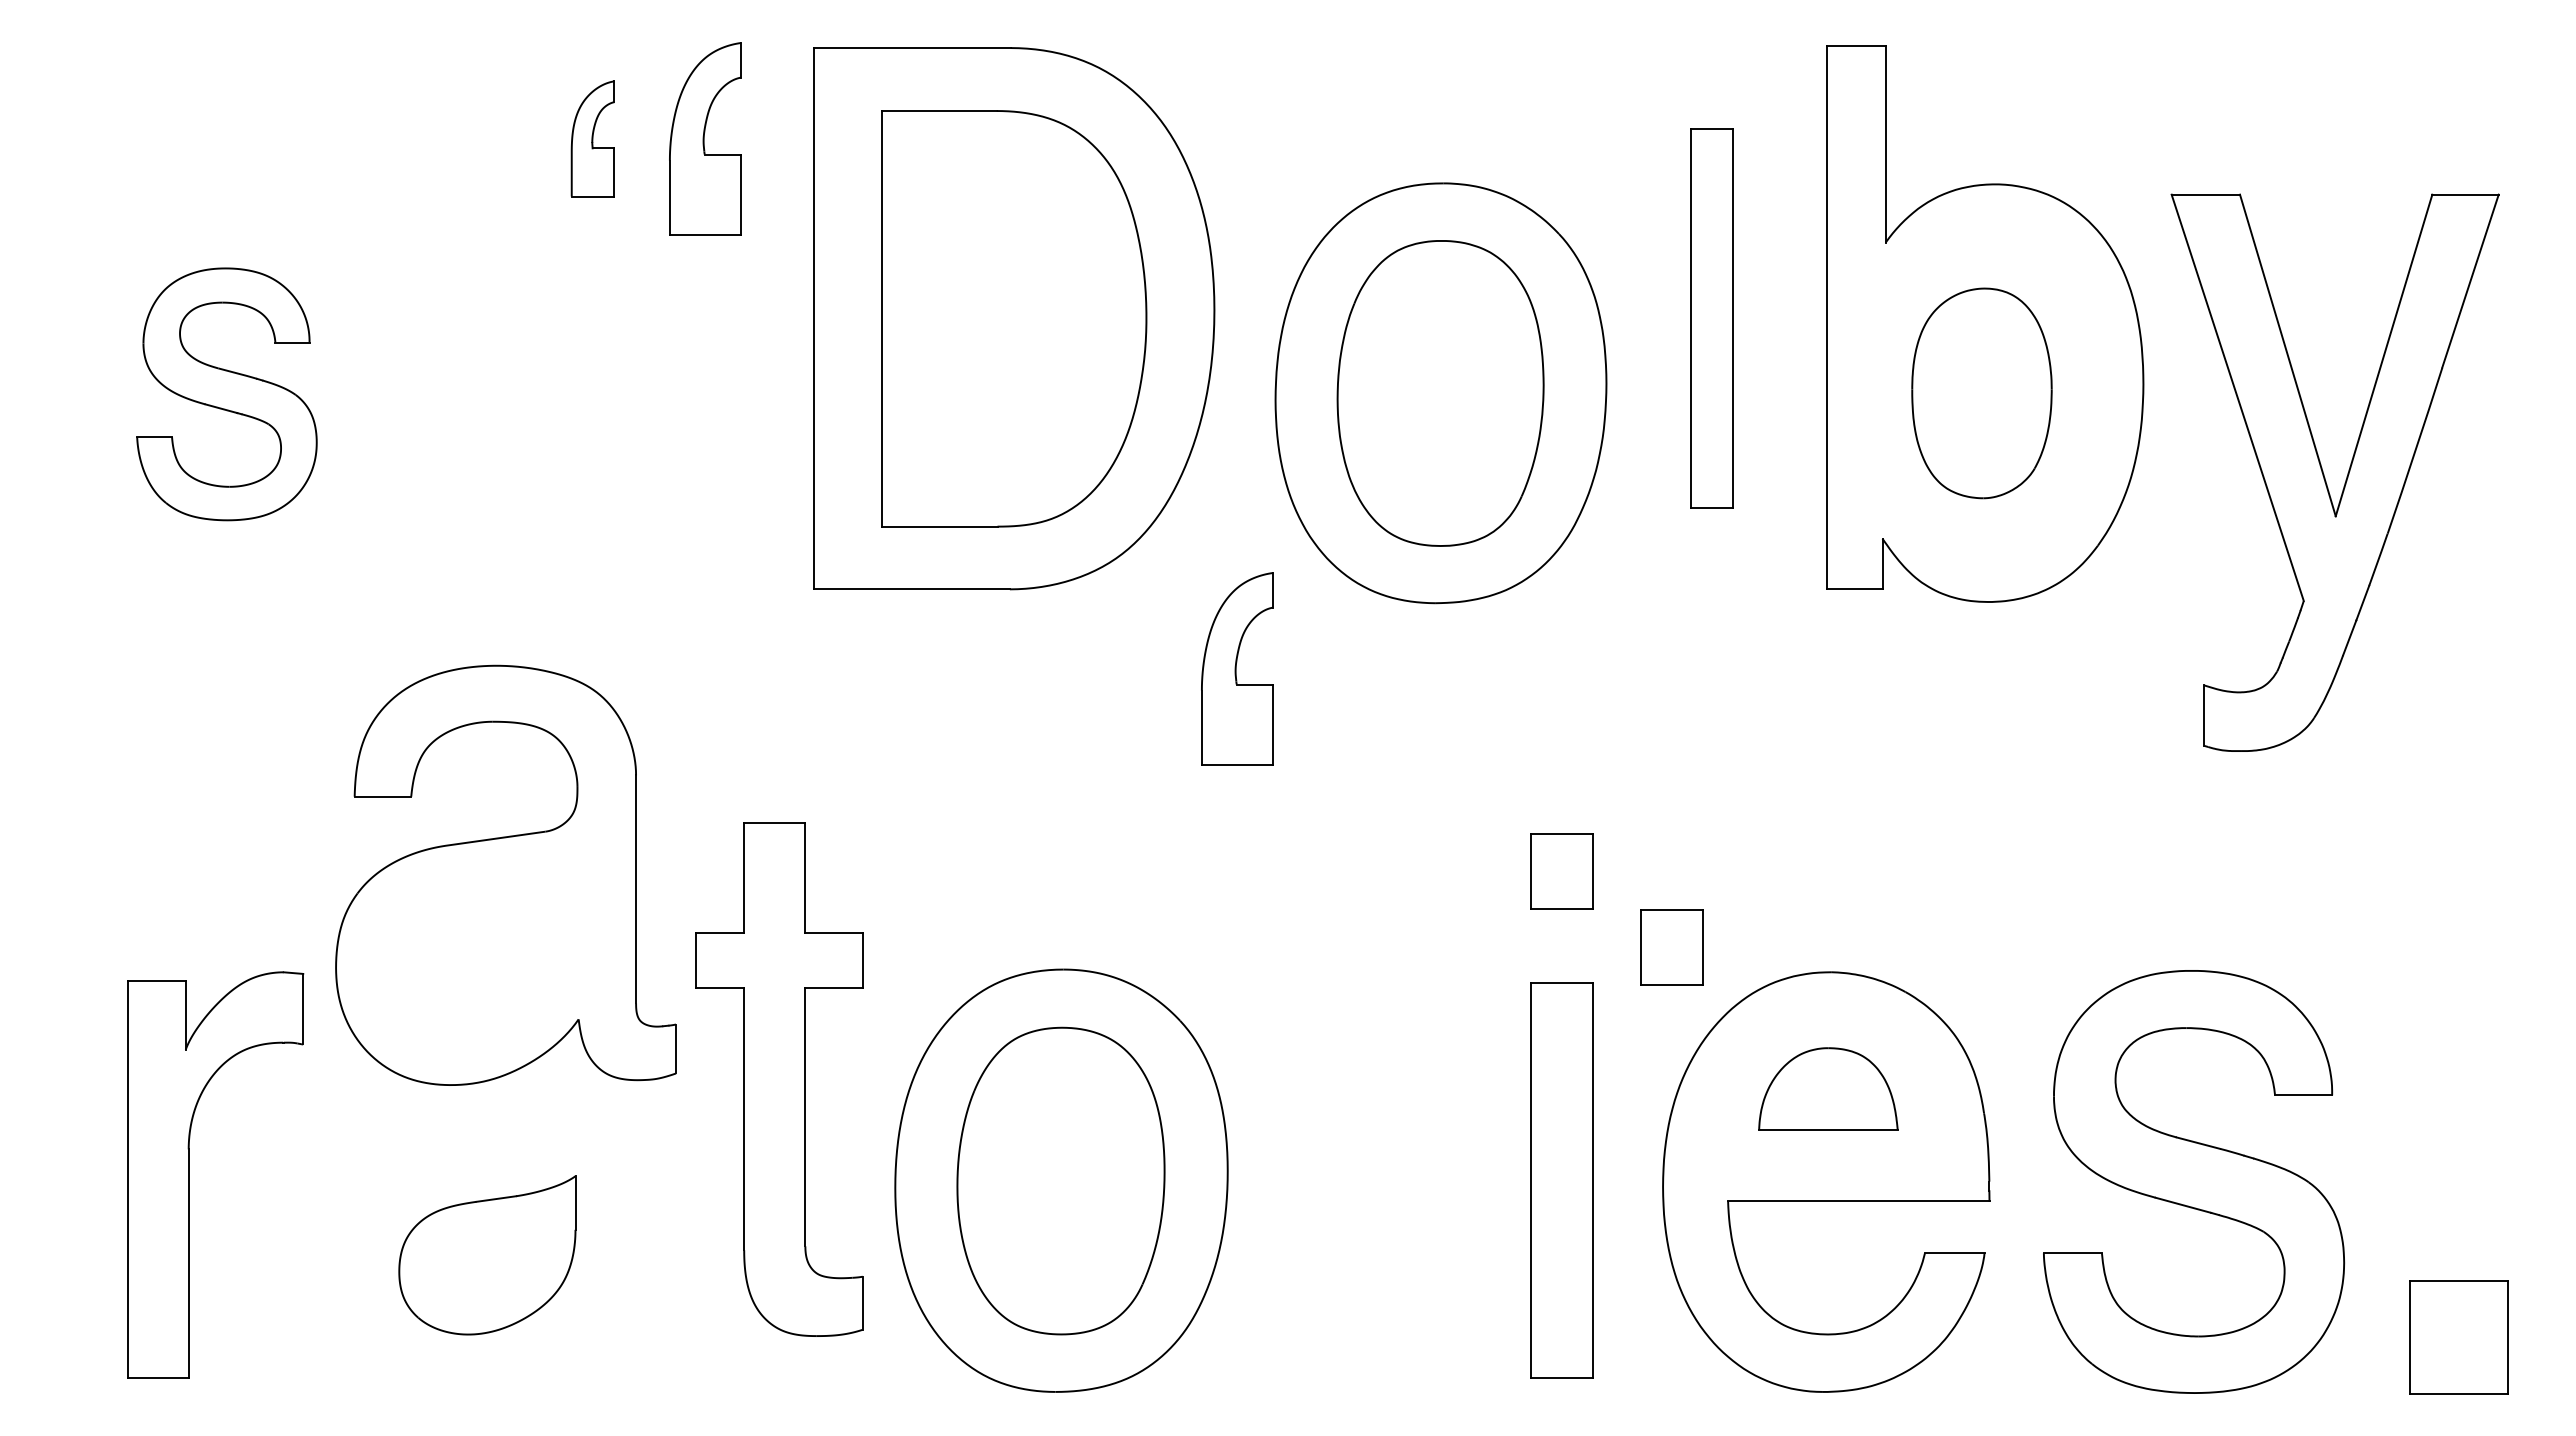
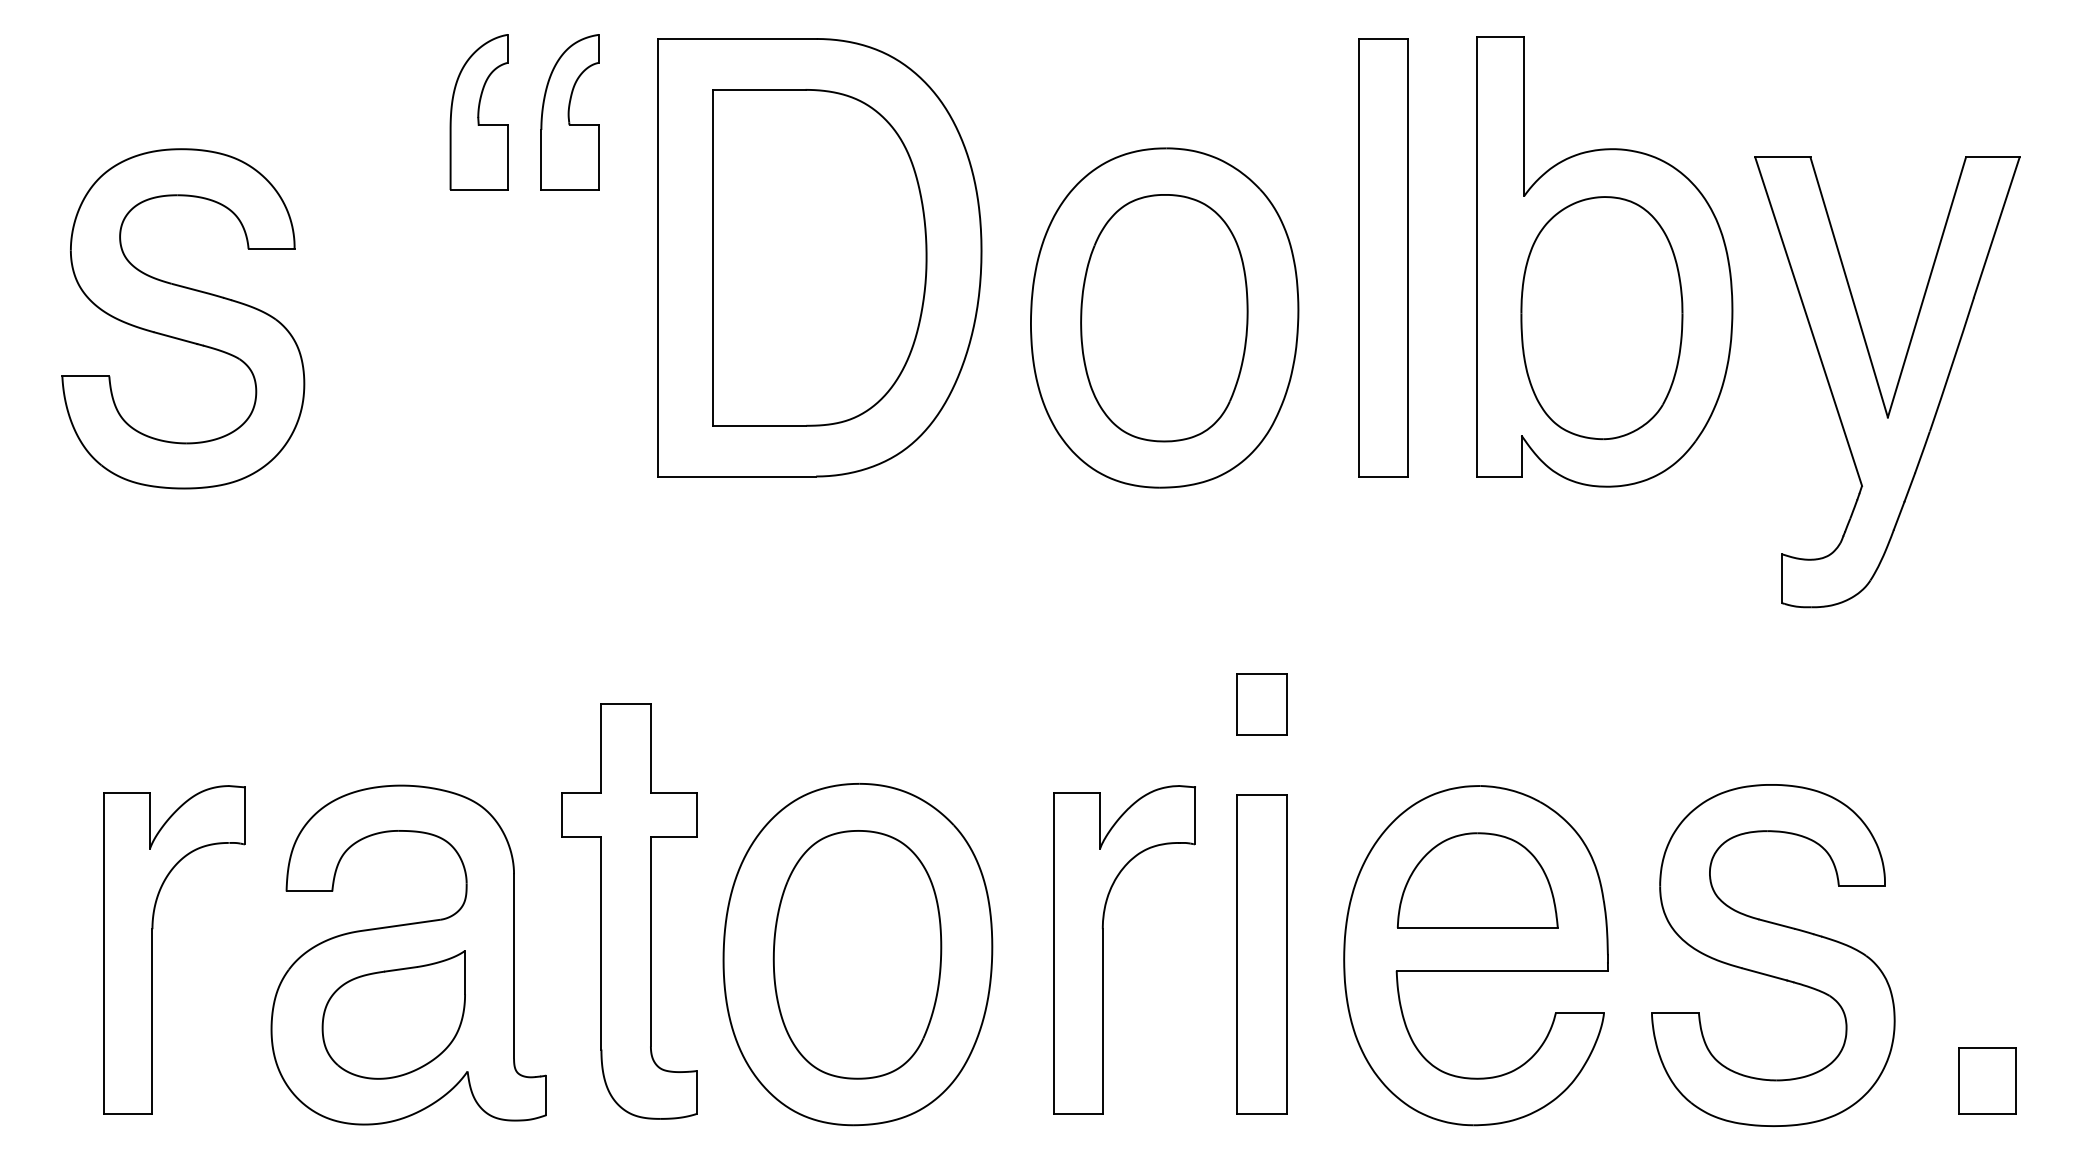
part: (592, 138) -> (478, 112), size x1.67
part: (1711, 318) -> (1383, 257), size x1.43
part: (1981, 393) -> (1601, 318), size x1.43
part: (226, 394) -> (182, 319), size x1.67
part: (1237, 668) -> (1000, 540), removed
part: (505, 874) -> (408, 954), moved
part: (1671, 947) -> (1350, 766), removed
part: (779, 1079) -> (629, 911), moved
part: (1828, 1088) -> (1477, 879), size x1.43
part: (1364, 1174) -> (1102, 949), added
part: (2458, 1337) -> (1987, 1081), size x0.71

